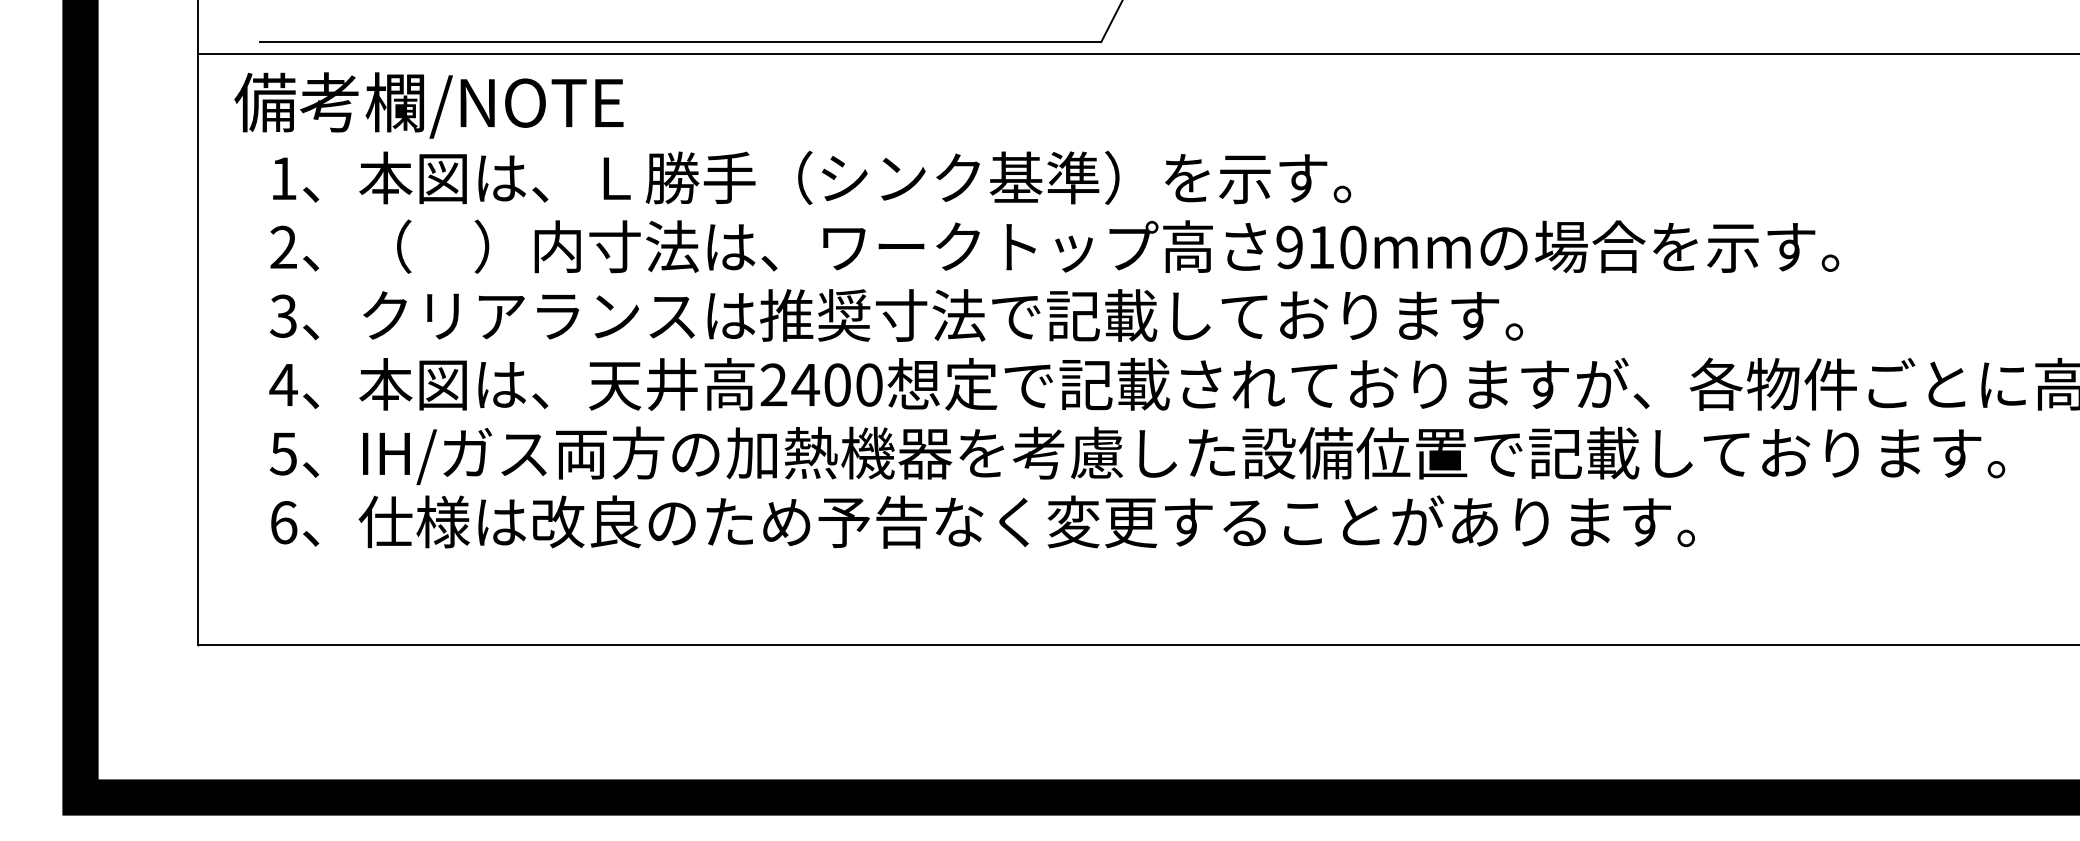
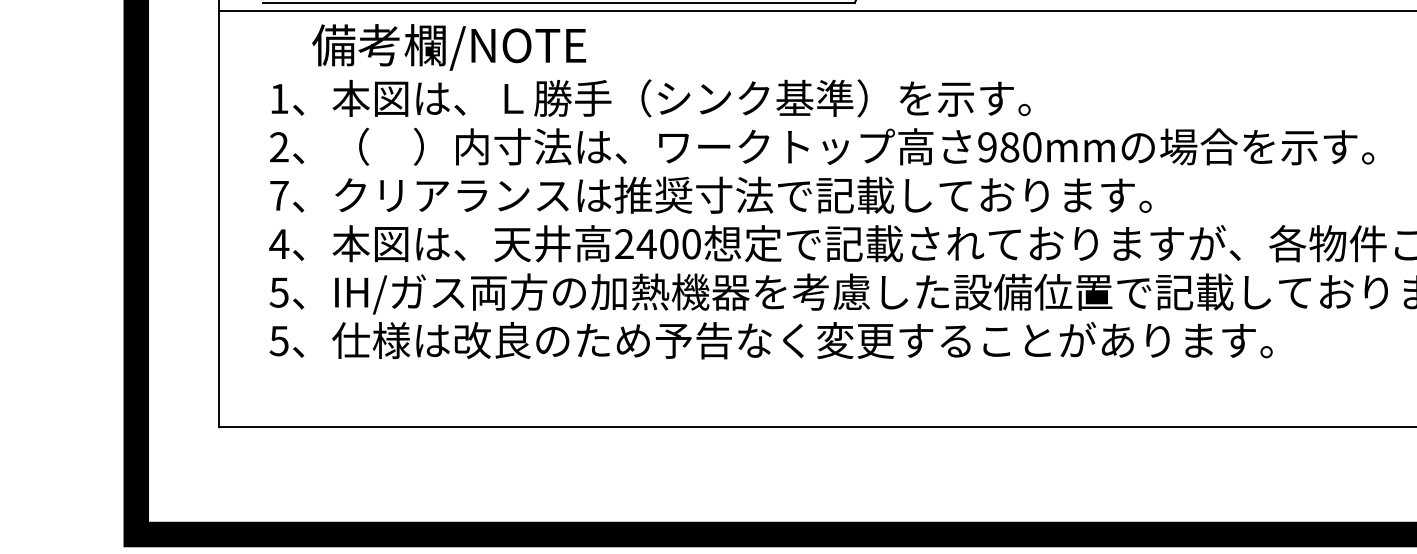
text: (428, 105) -> (448, 47), moved
text: (1321, 247) -> (1009, 147), 910mm -> 980mm
text: (283, 315) -> (279, 195), 3 -> 7
text: (283, 522) -> (279, 340), 6 -> 5

